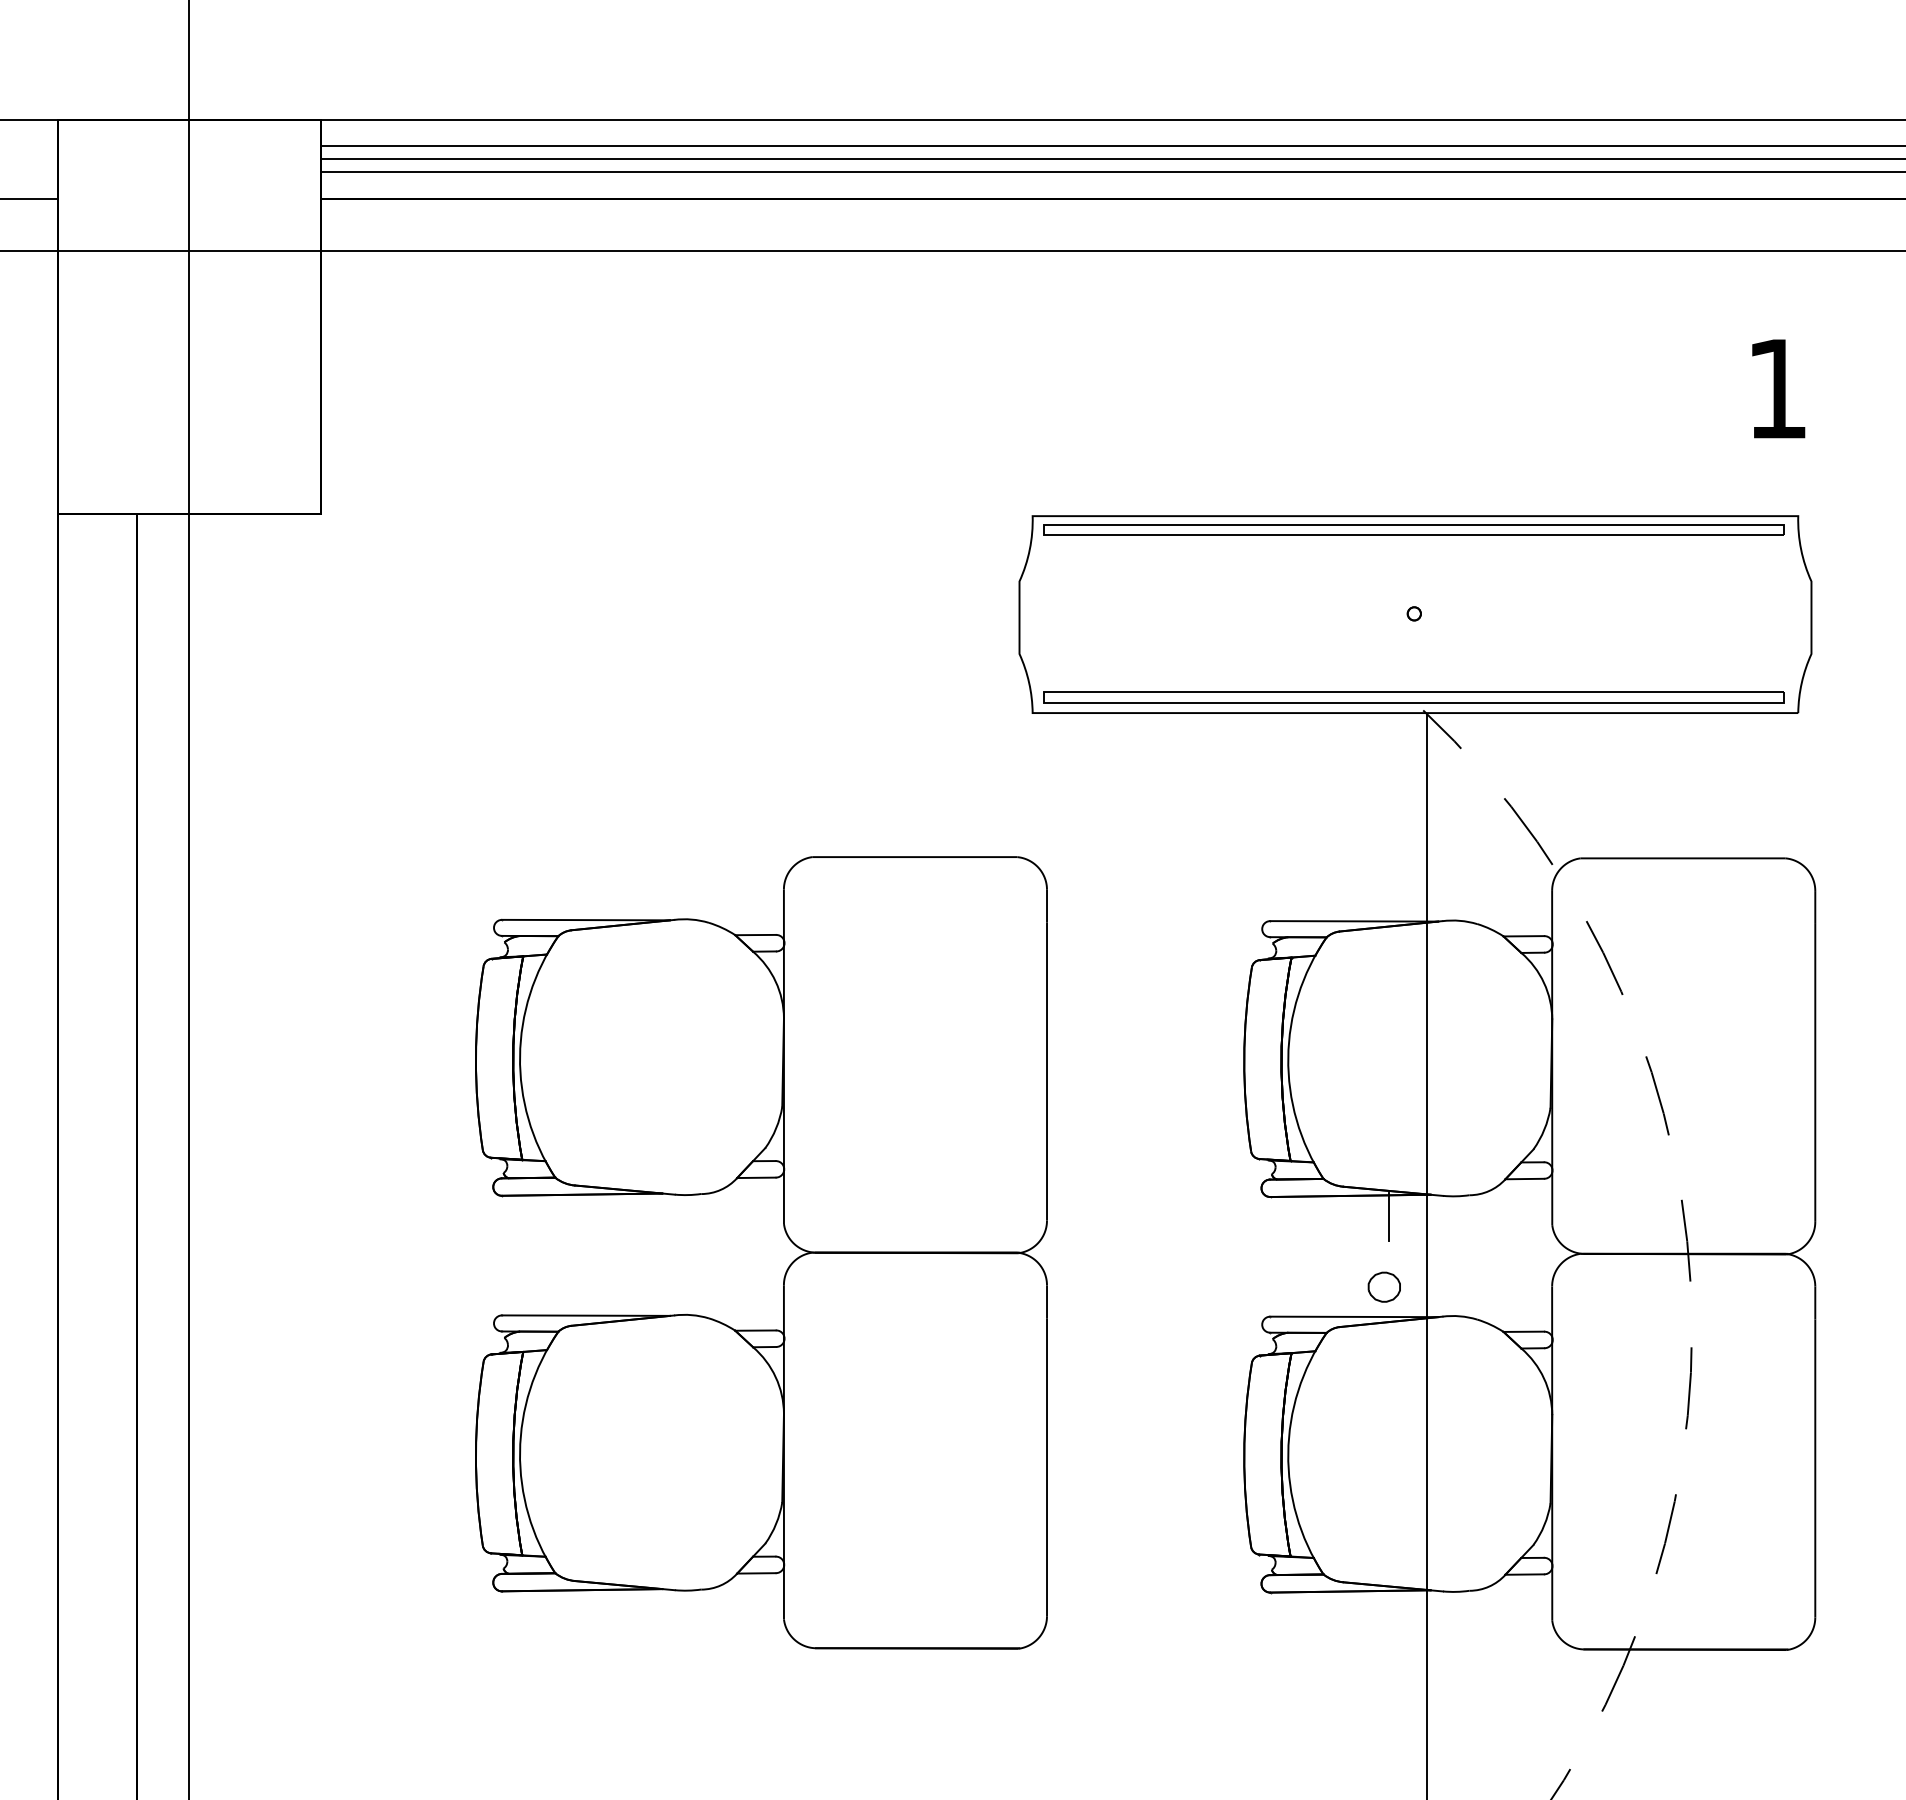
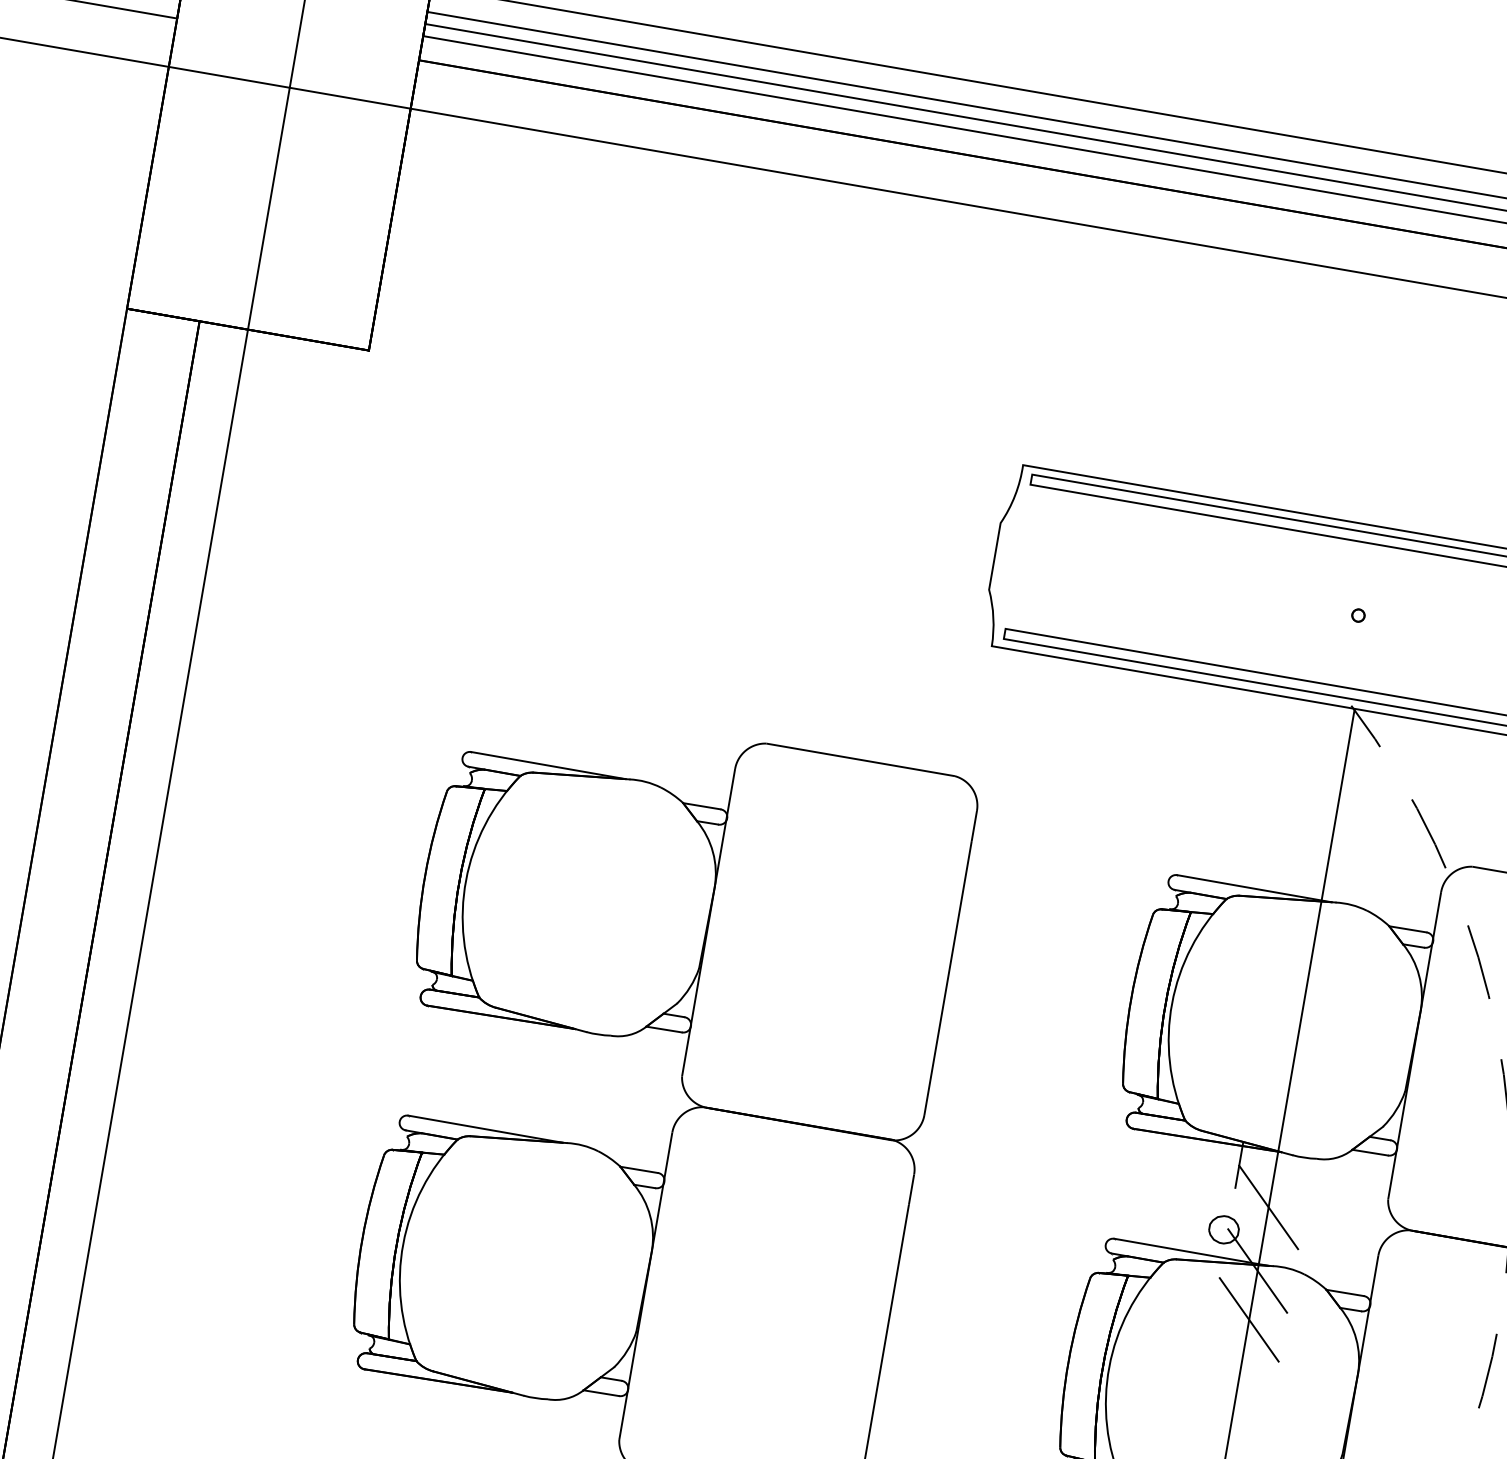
line: (1427, 1255) -> (1268, 1207), added
line: (1427, 1324) -> (1257, 1270), added
line: (1427, 1377) -> (1249, 1319), added

